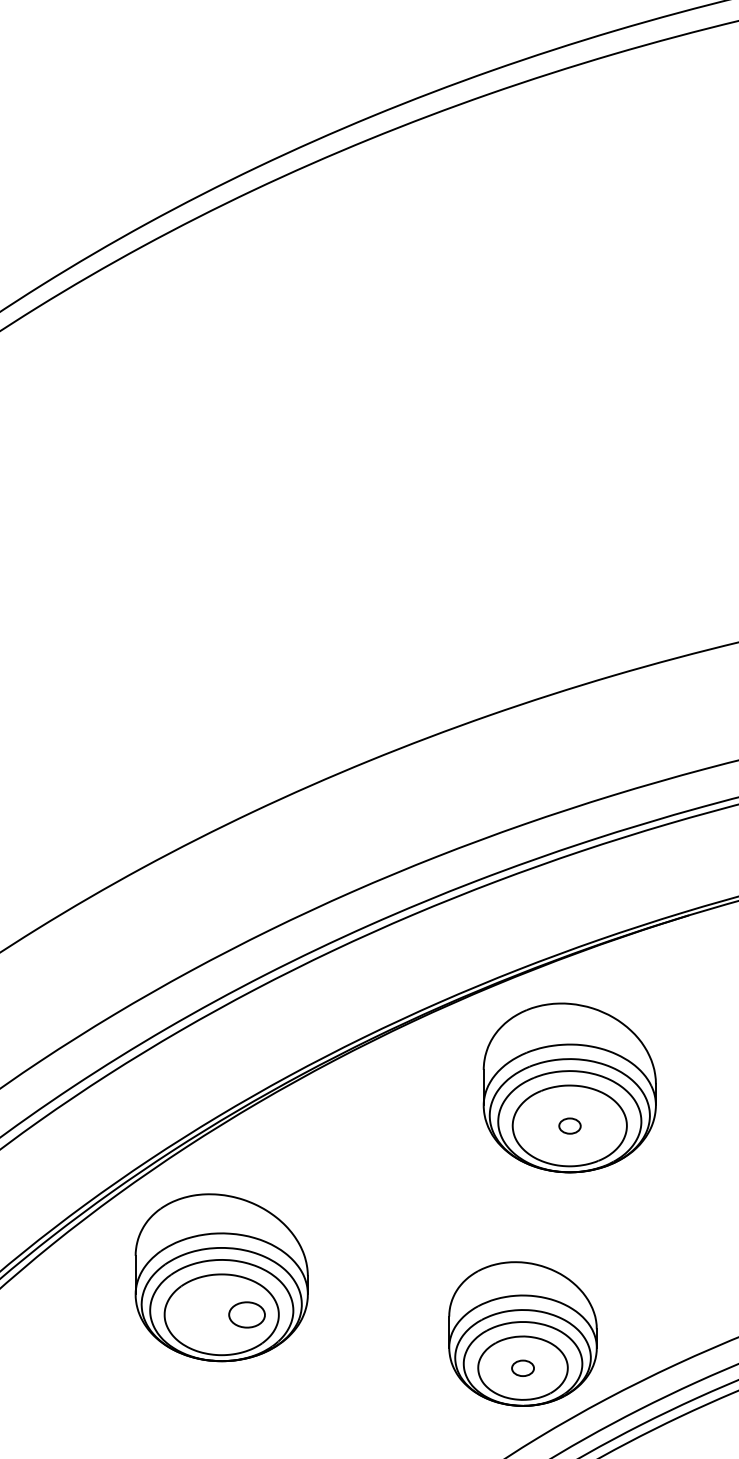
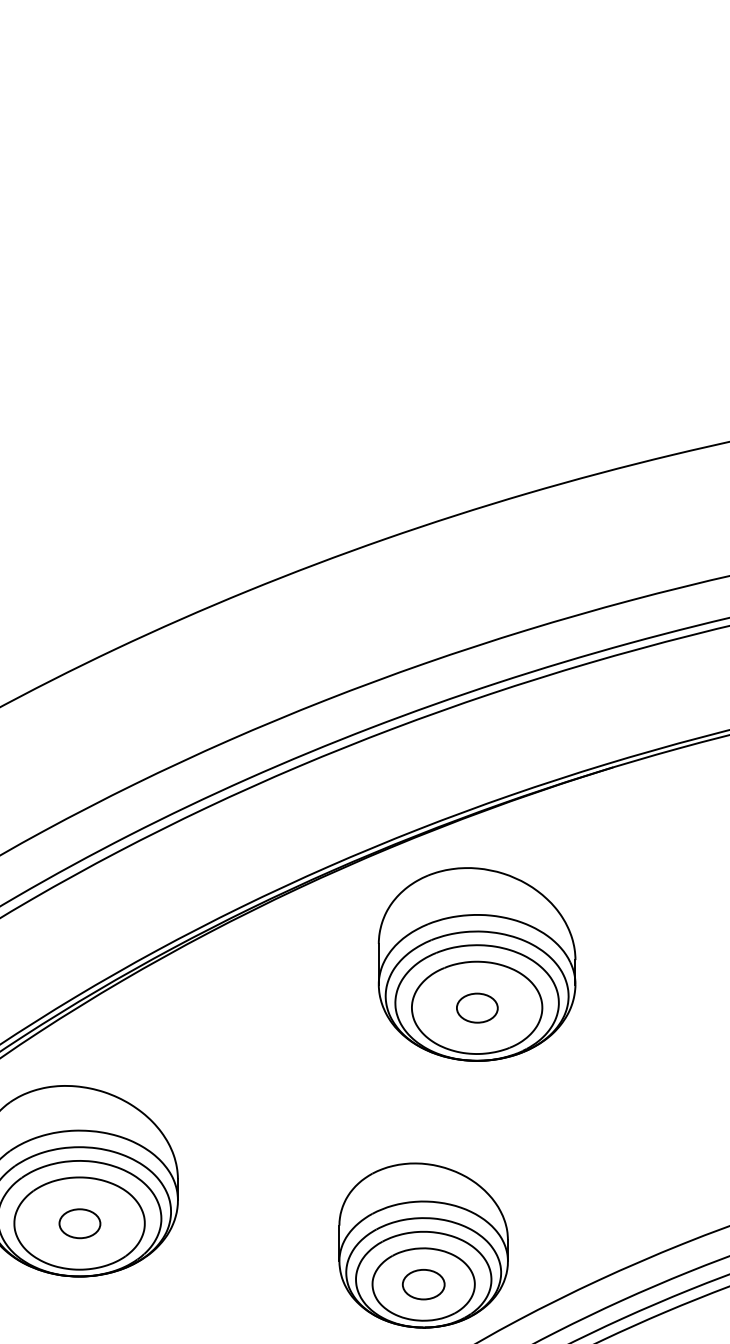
part: (569, 1125) -> (476, 1007), size x1.67
part: (246, 1314) -> (79, 1223), moved
part: (522, 1368) -> (423, 1284), size x1.67

